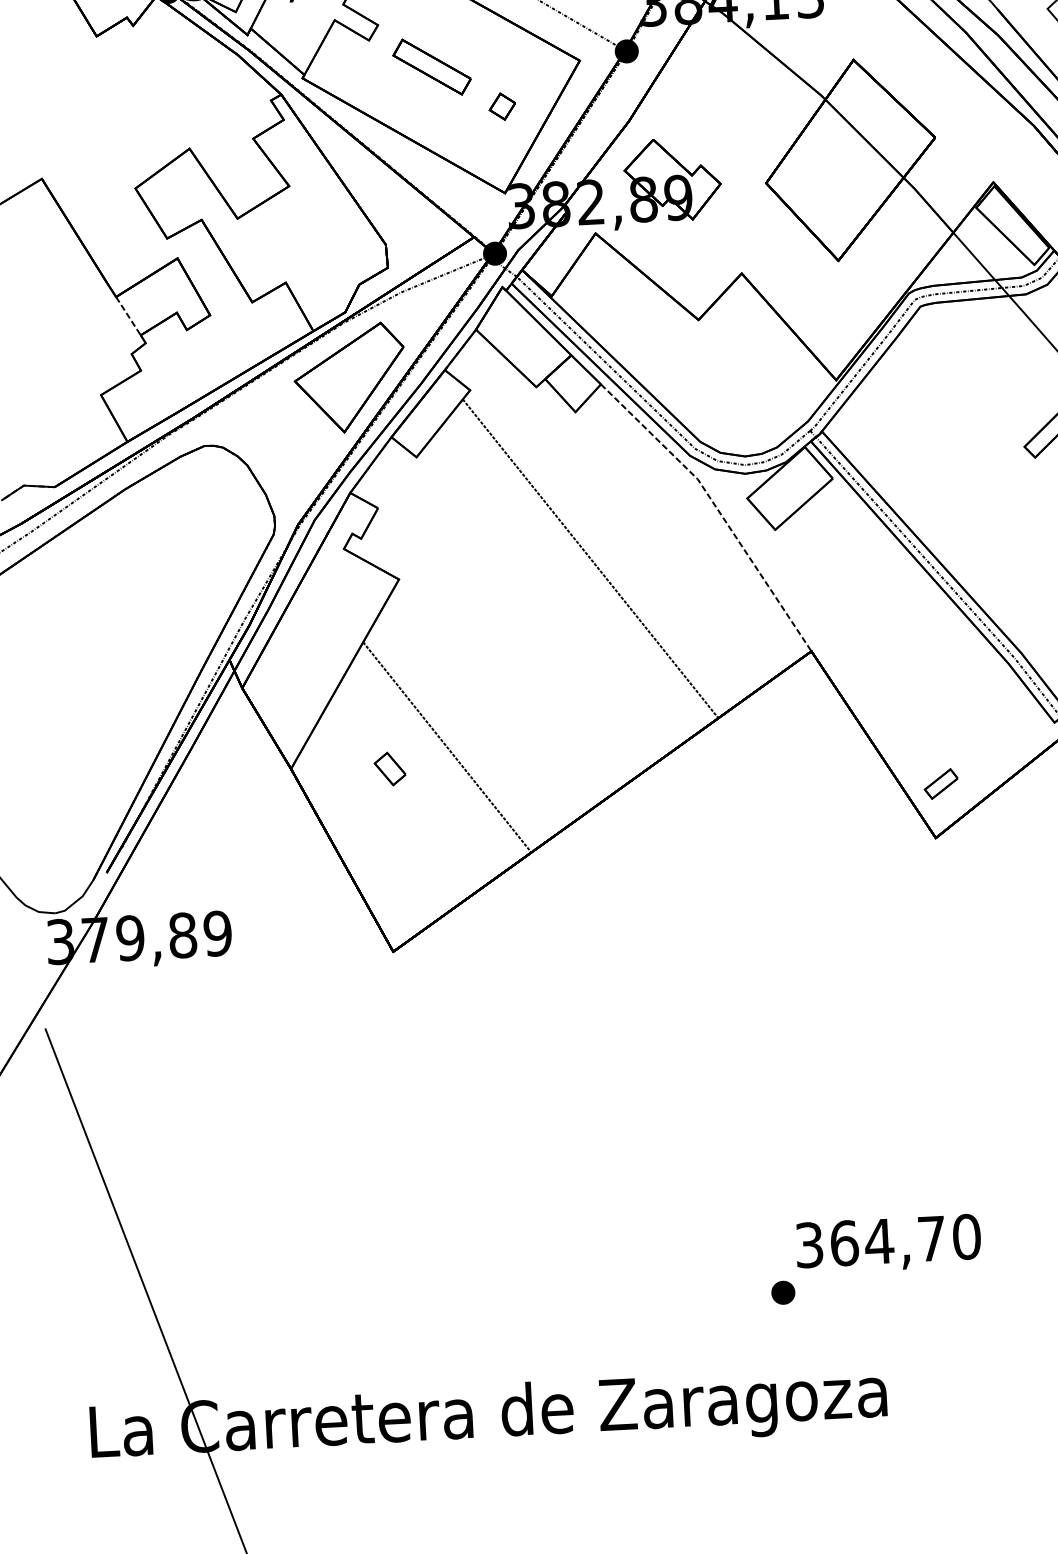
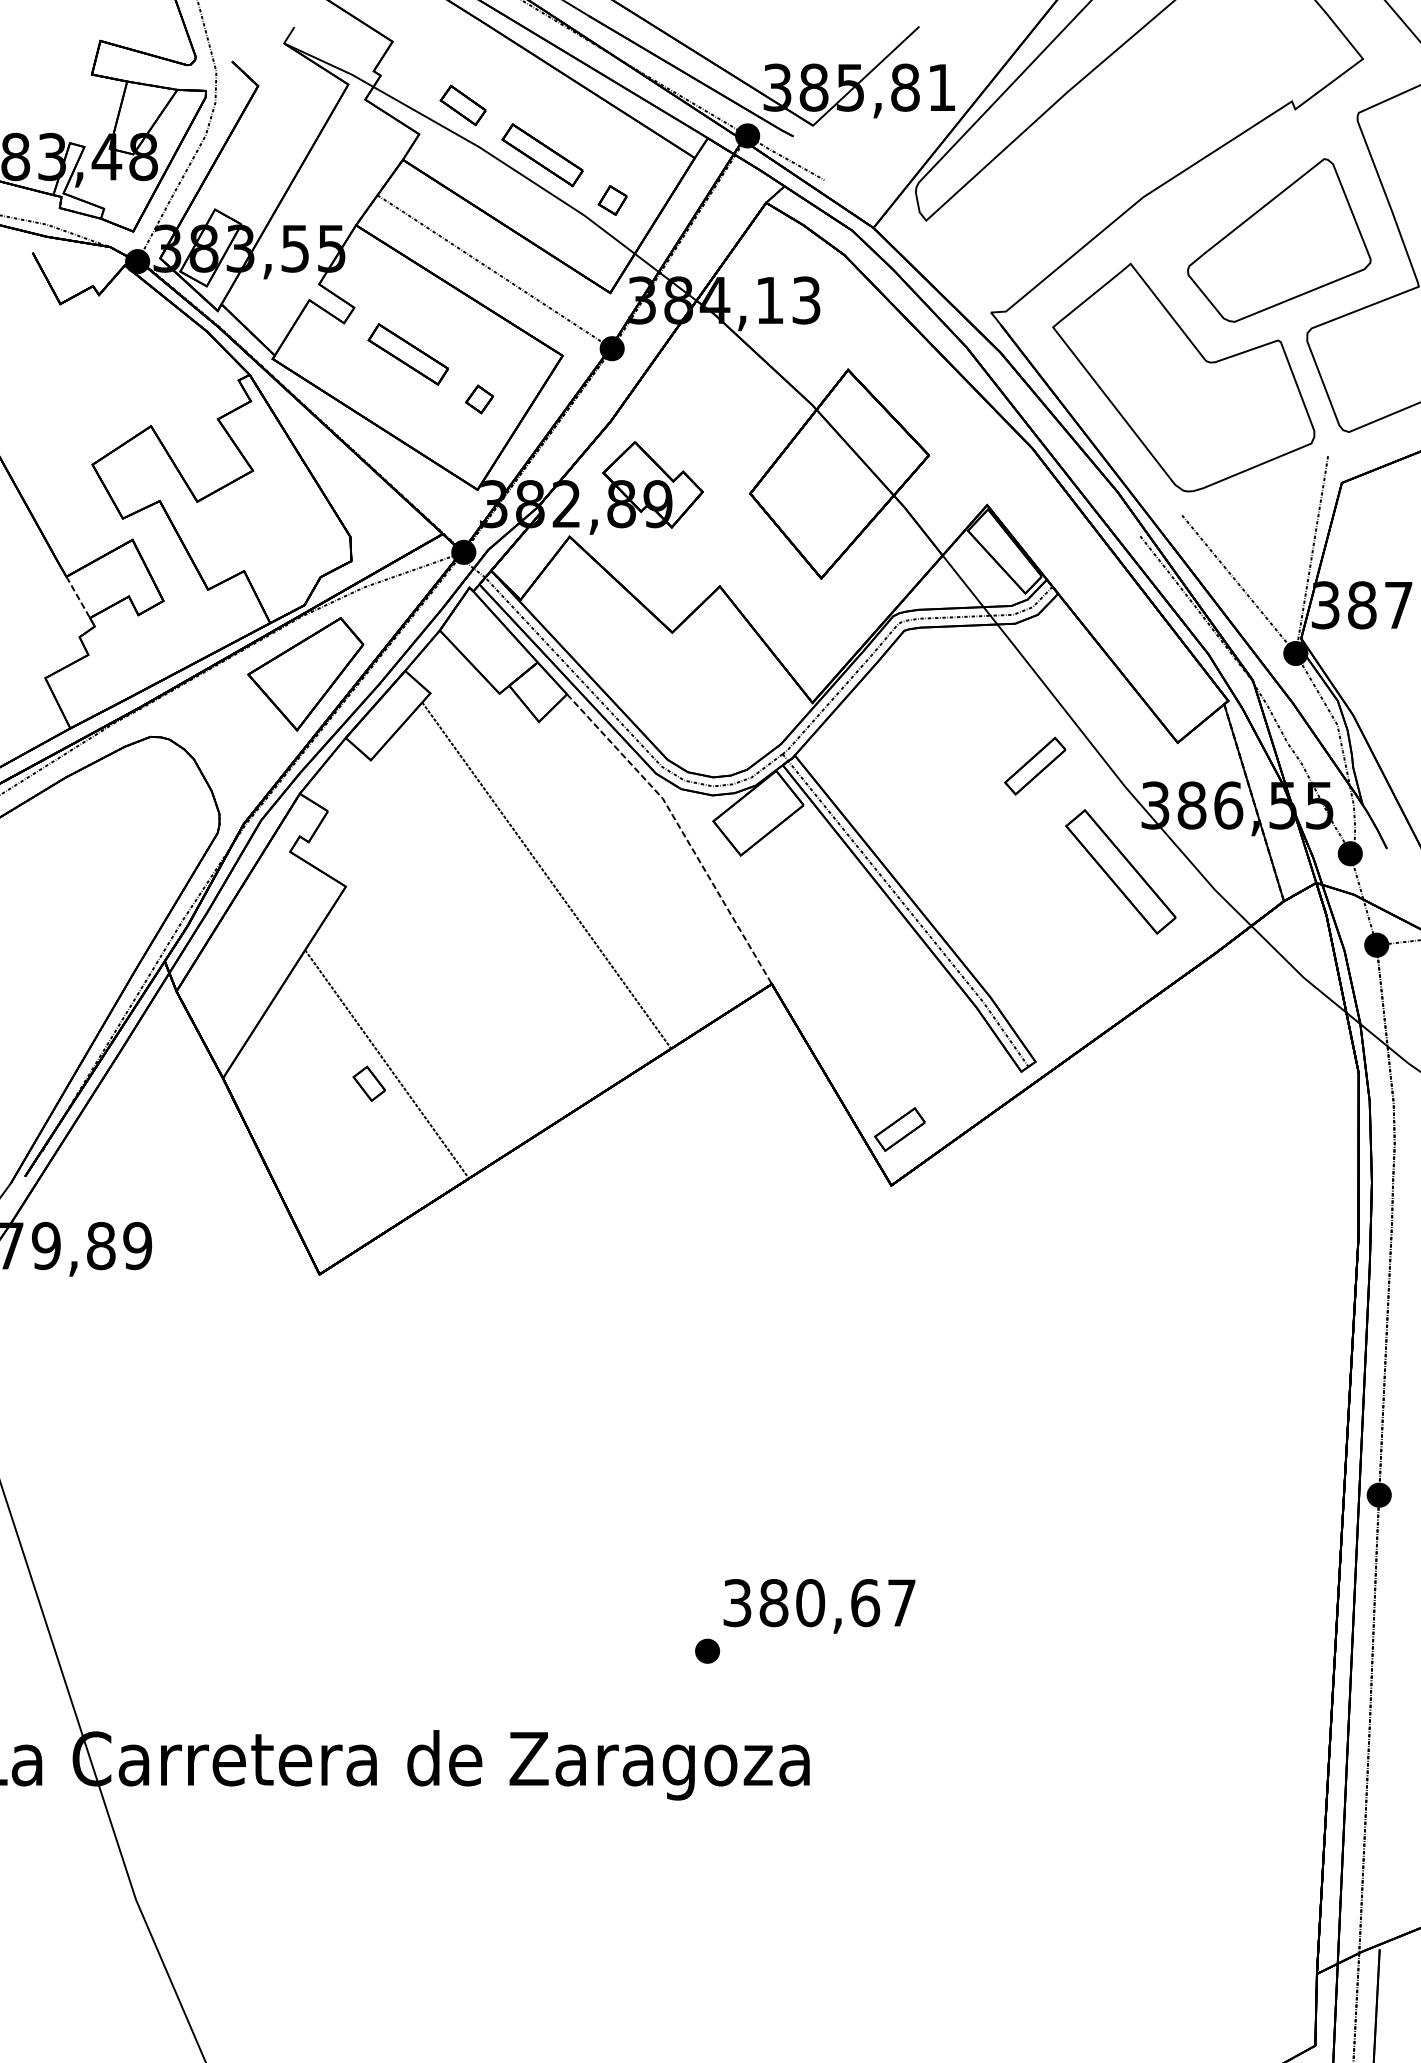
part: (389, 768) -> (368, 1083), moved
part: (940, 784) -> (899, 1129), size x1.43
text: (905, 1240) -> (837, 1603), 364,70 -> 380,67

